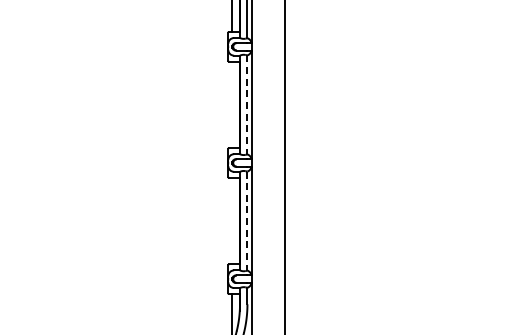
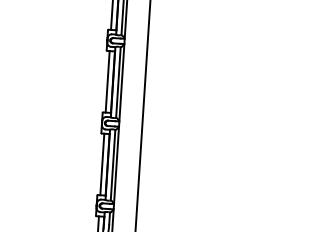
line: (232, 104) -> (107, 81), added
line: (247, 104) -> (118, 82), dashed -> solid
line: (232, 220) -> (102, 164), added
line: (247, 221) -> (113, 165), dashed -> solid

